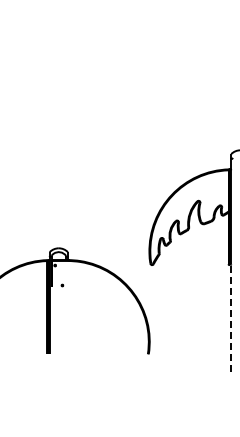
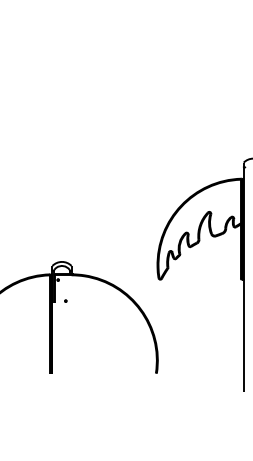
line: (231, 318) -> (244, 335), dashed -> solid

